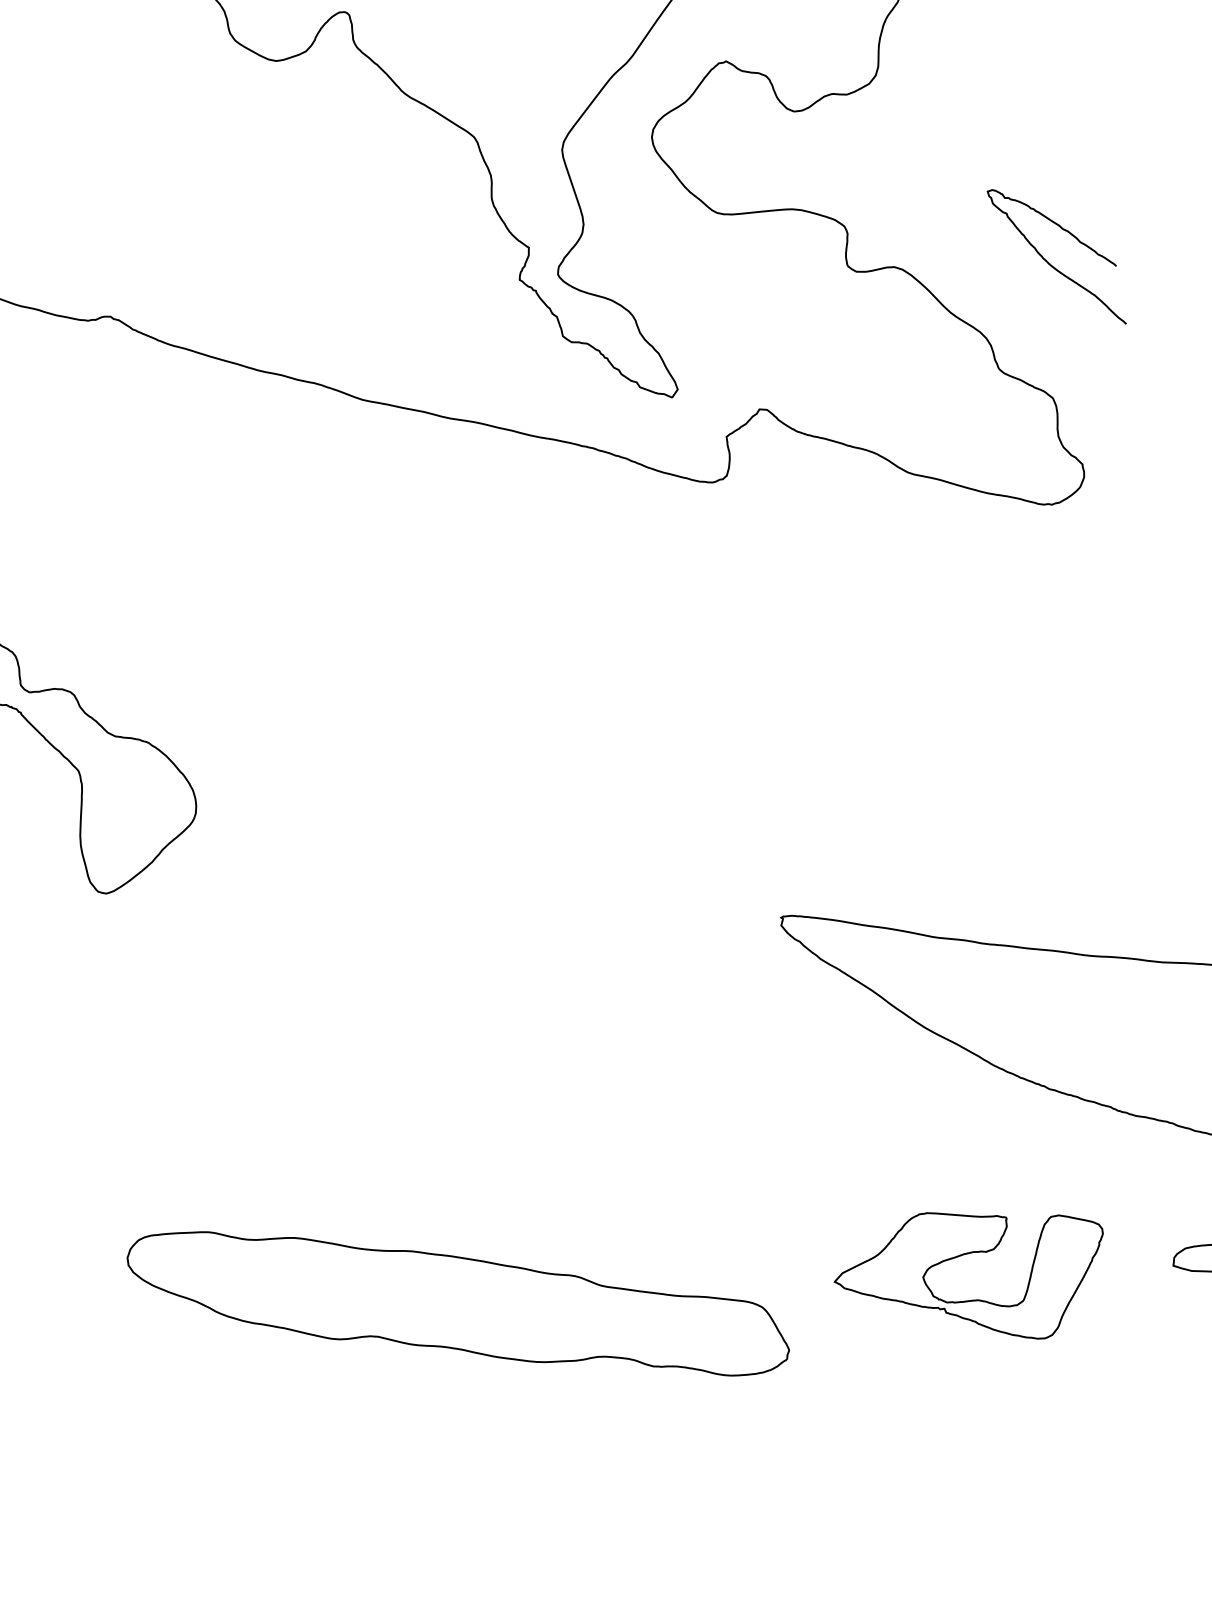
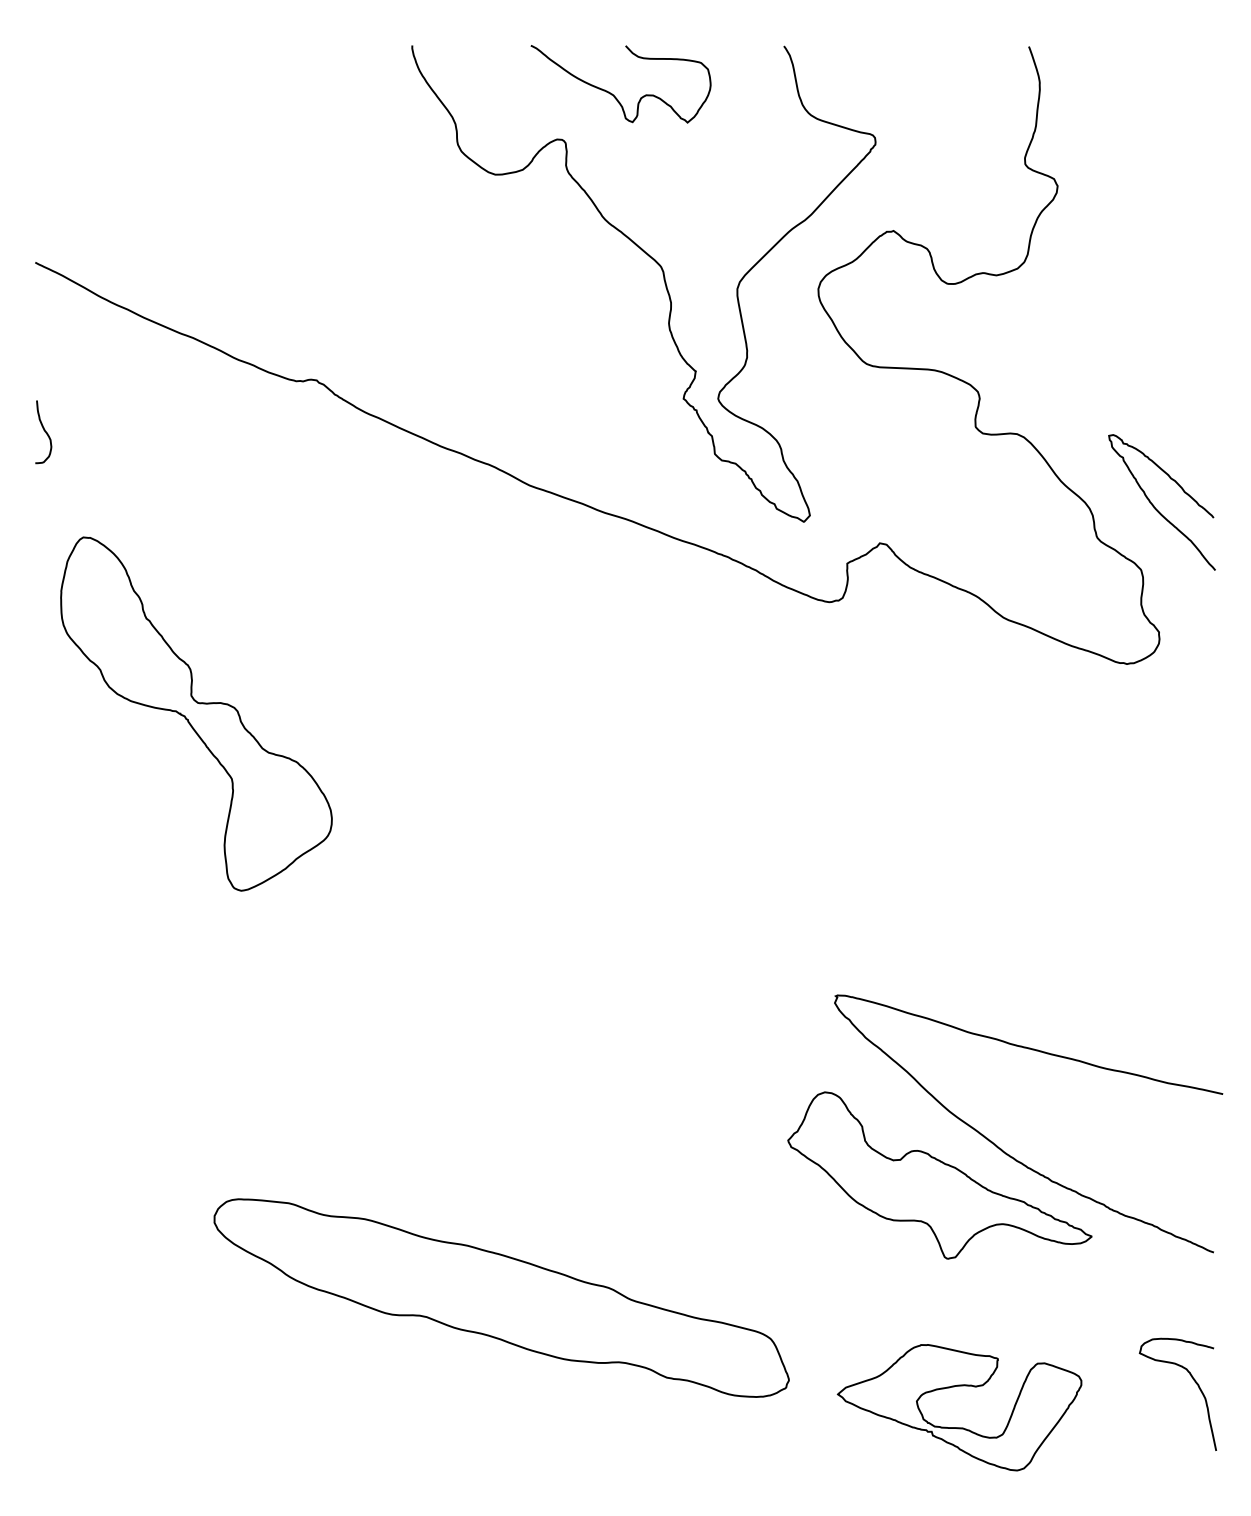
curve: (1048, 261) -> (1154, 505), moved
part: (923, 1100) -> (939, 1175), added
part: (974, 1299) -> (959, 1427), moved

